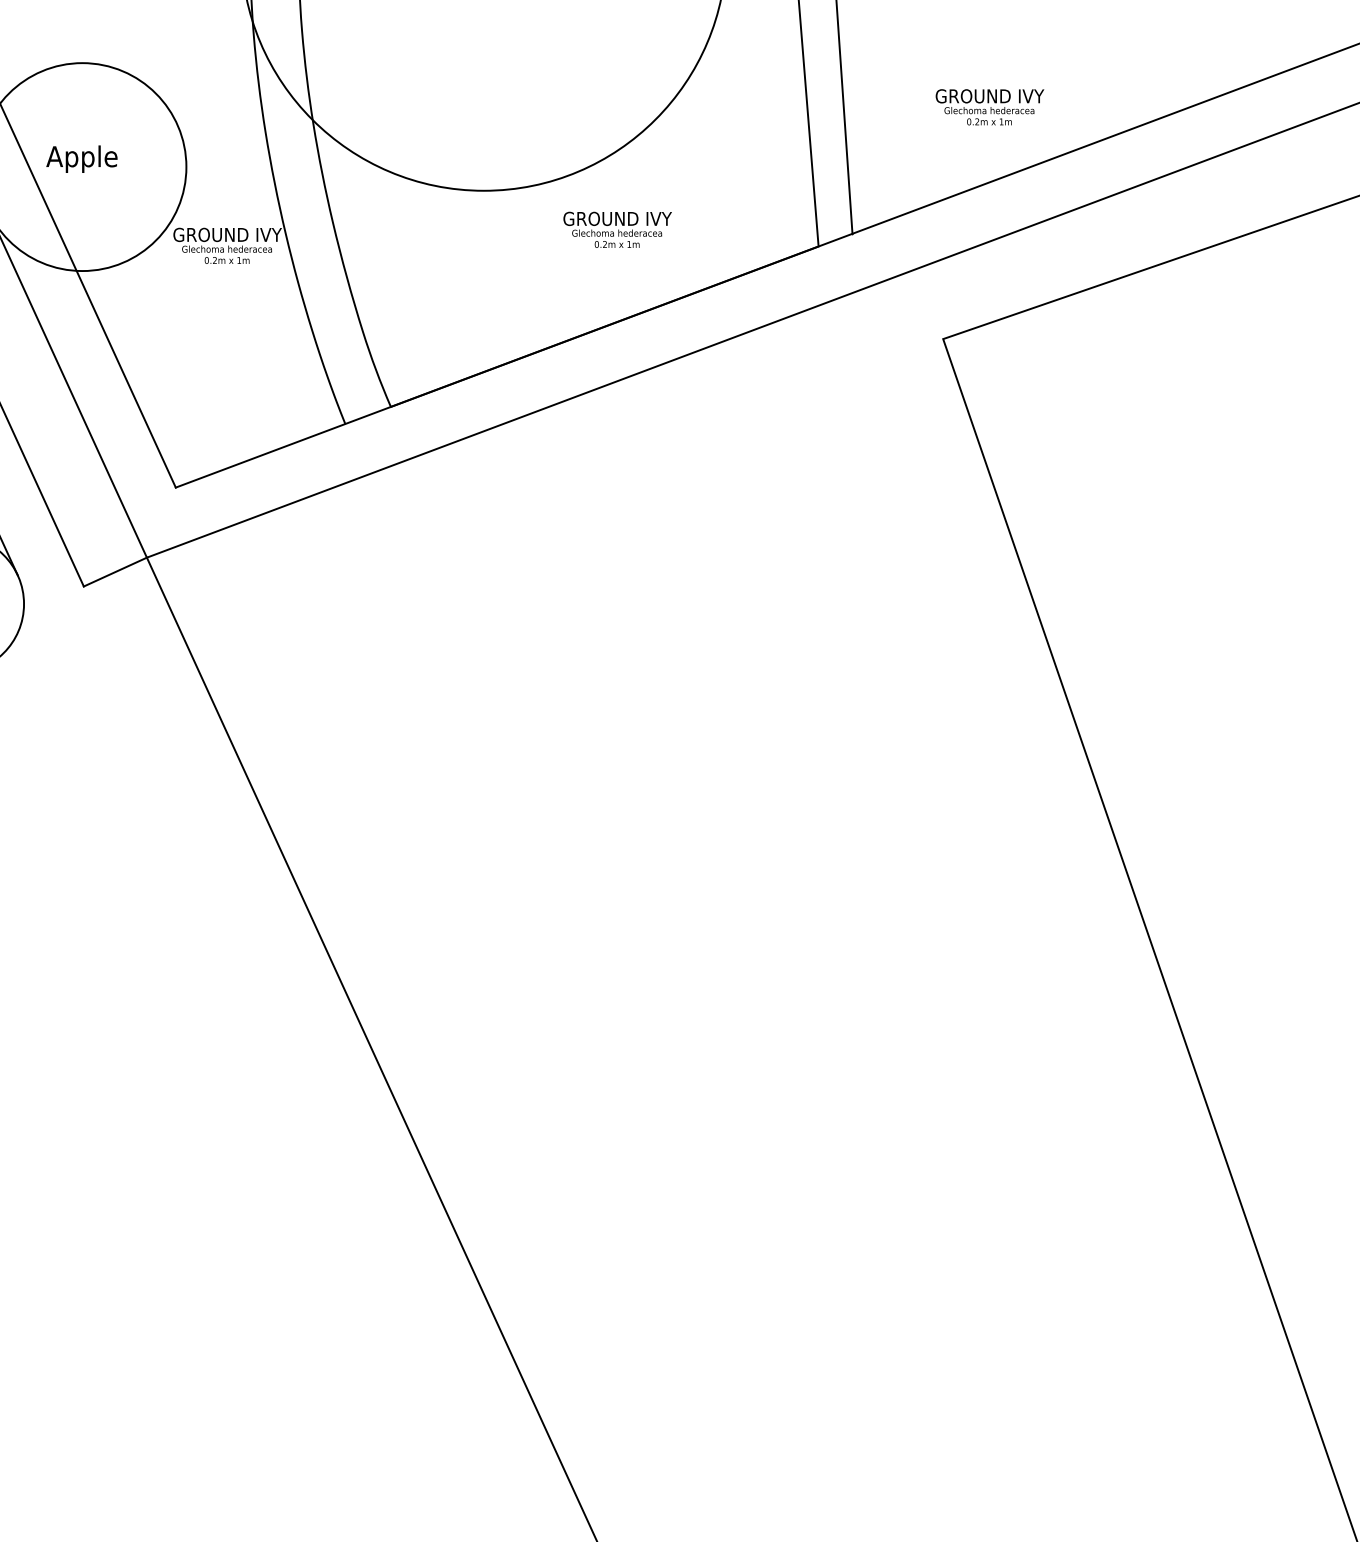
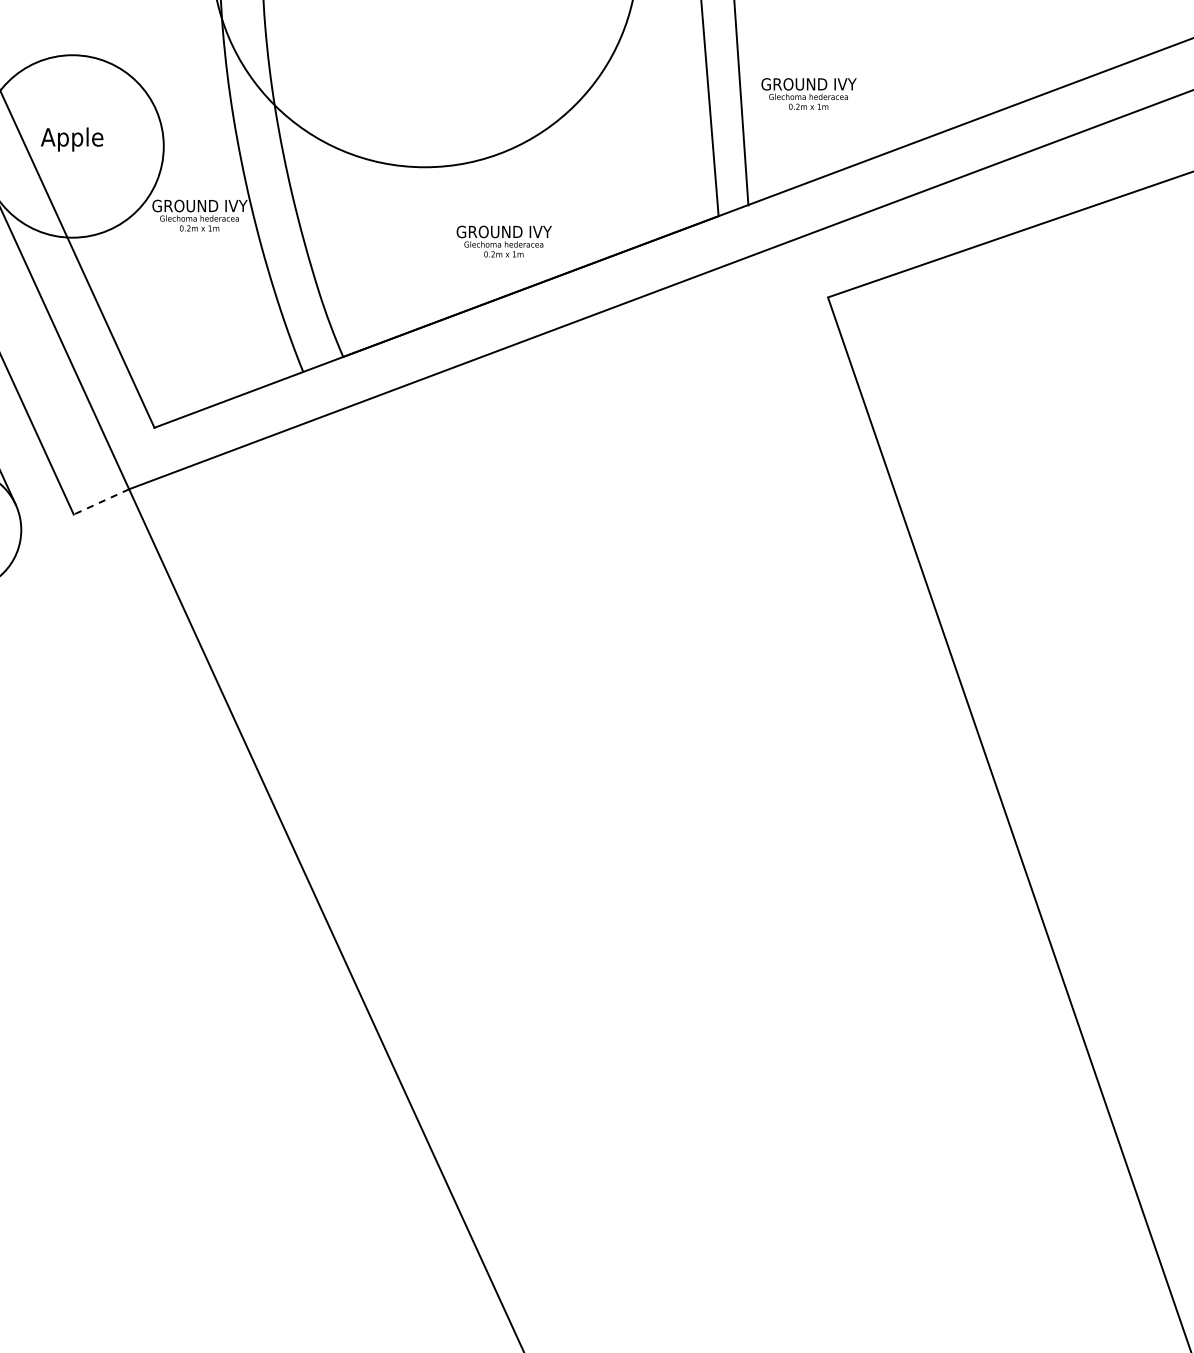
text: (989, 106) -> (808, 93), moved
text: (616, 229) -> (503, 241), moved
line: (115, 572) -> (101, 502), solid -> dashed

